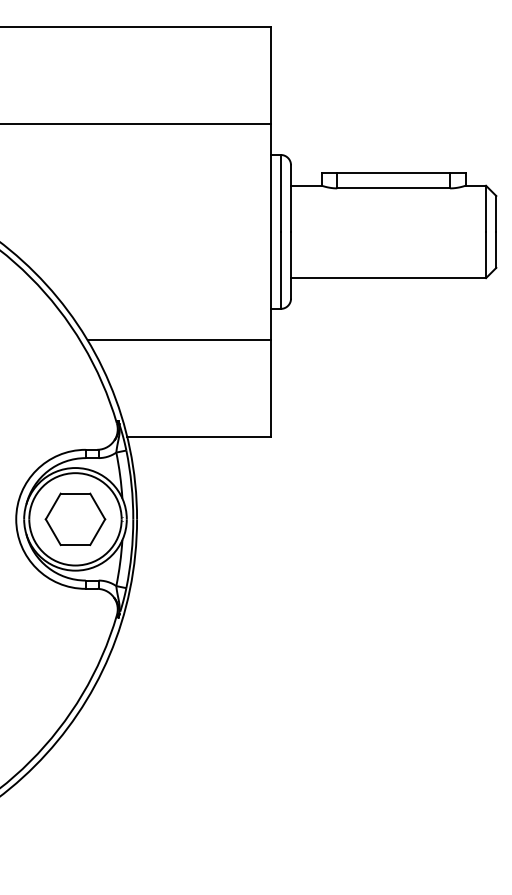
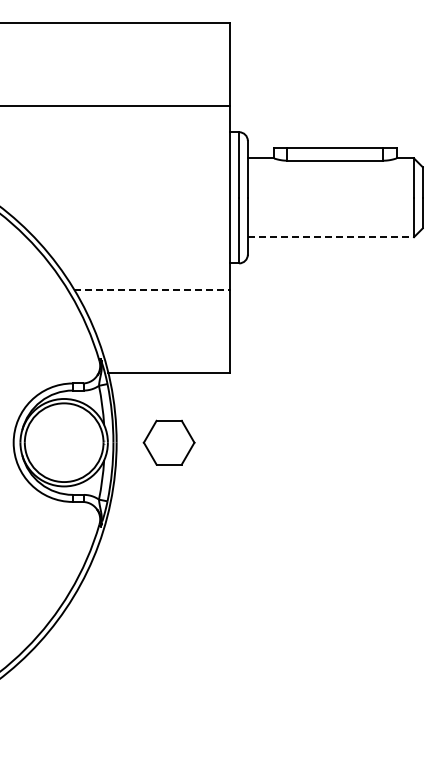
line: (389, 278) -> (331, 237), solid -> dashed
line: (179, 339) -> (152, 289), solid -> dashed
part: (74, 519) -> (168, 442), moved

